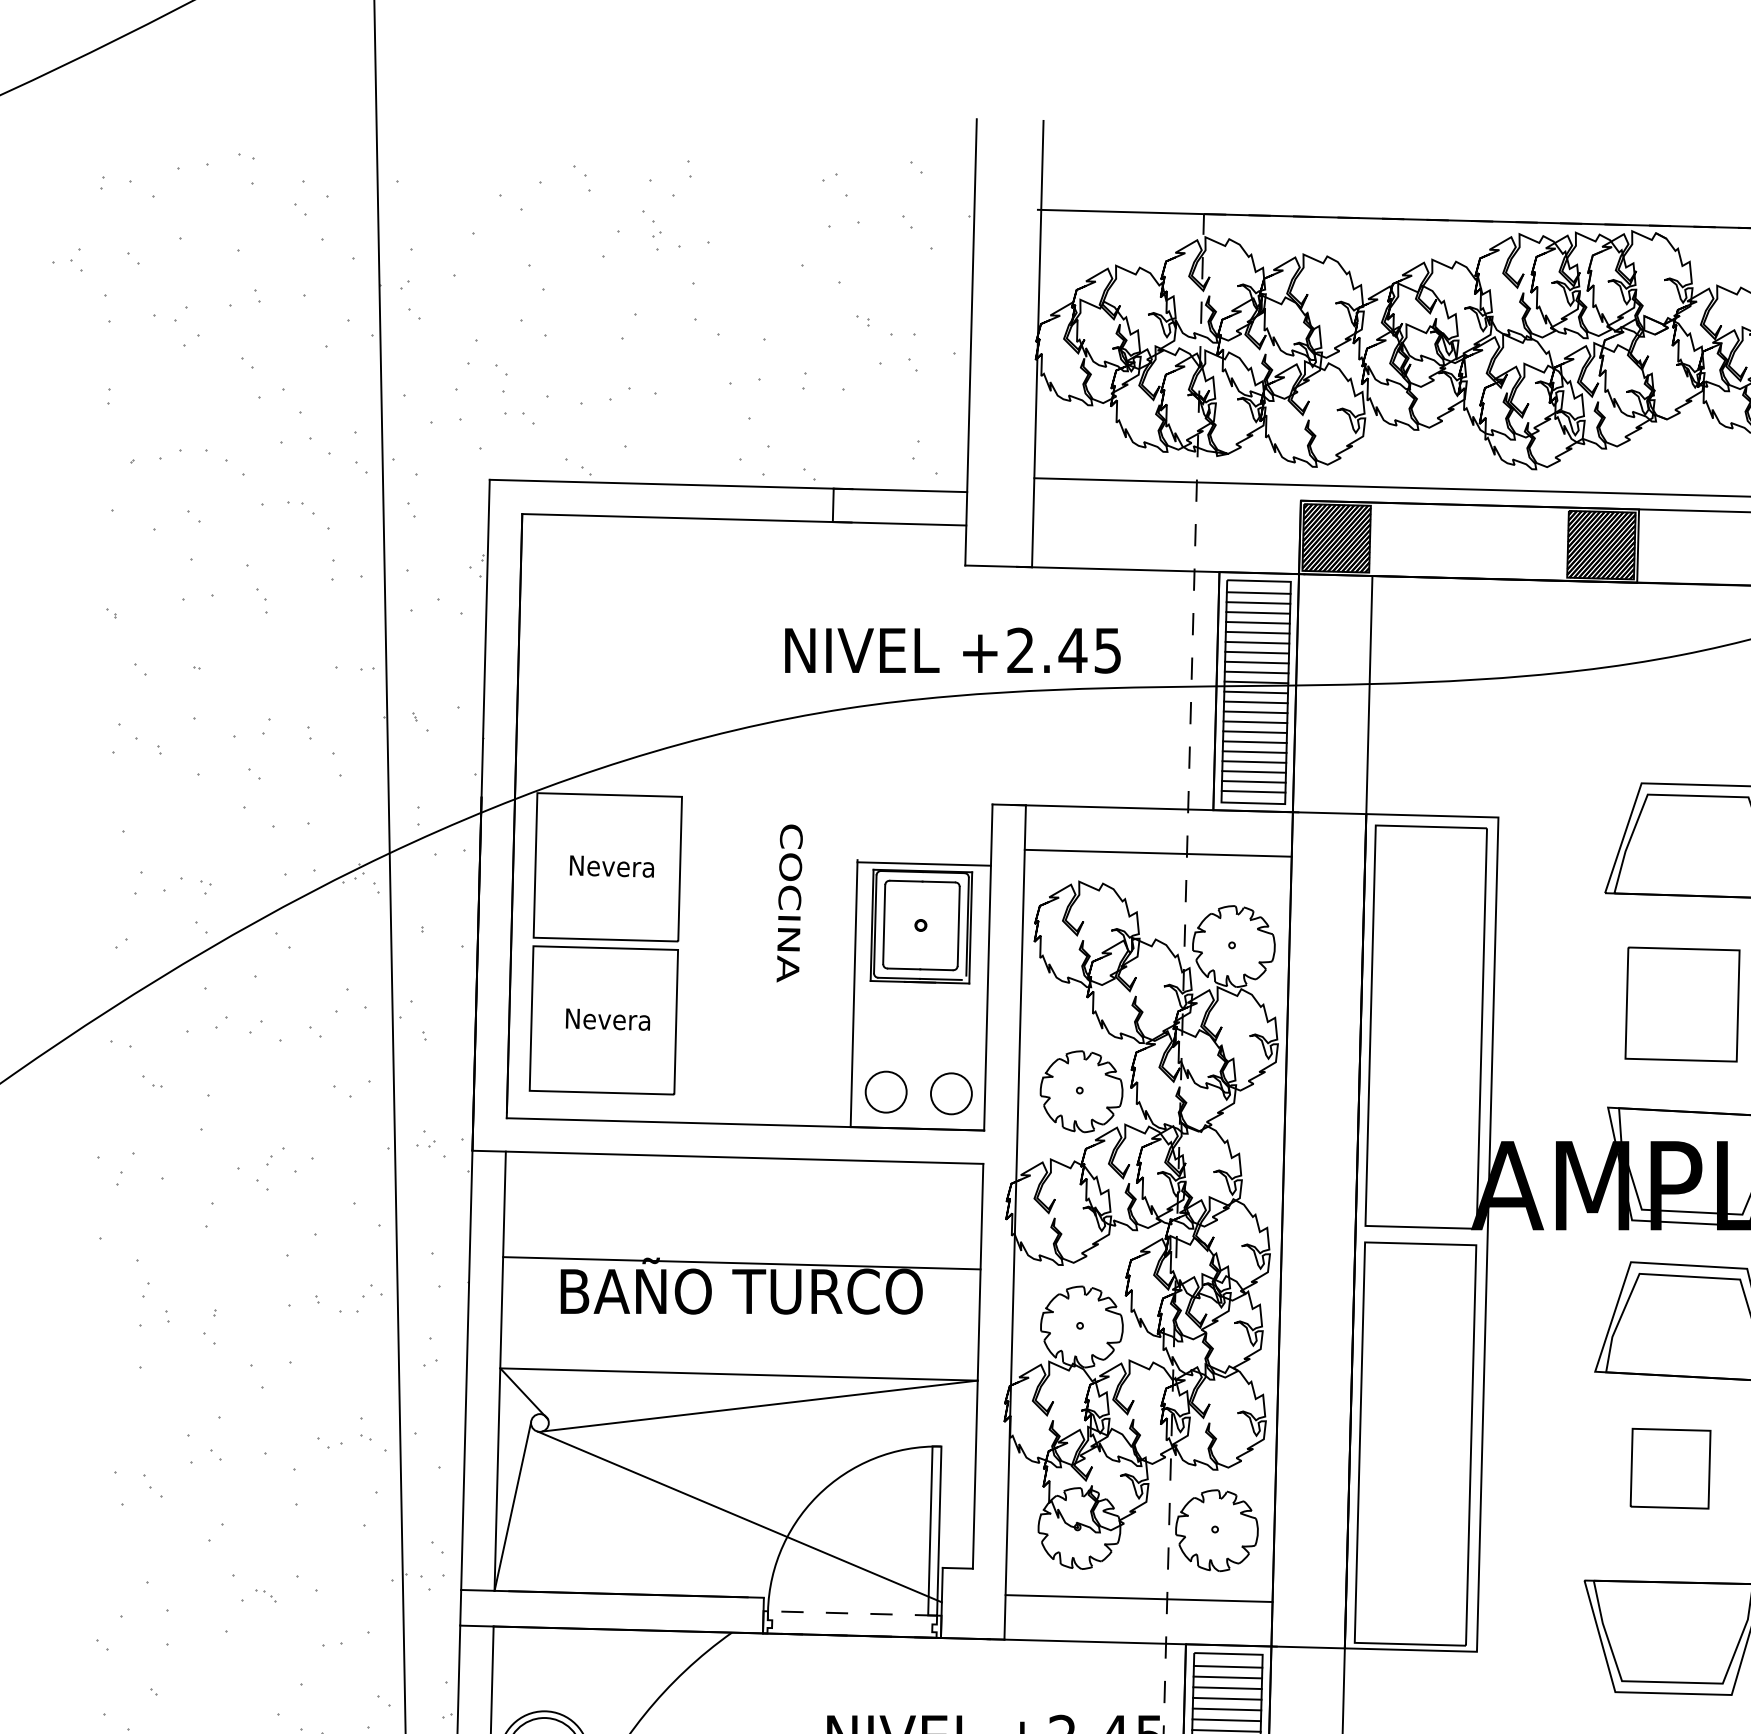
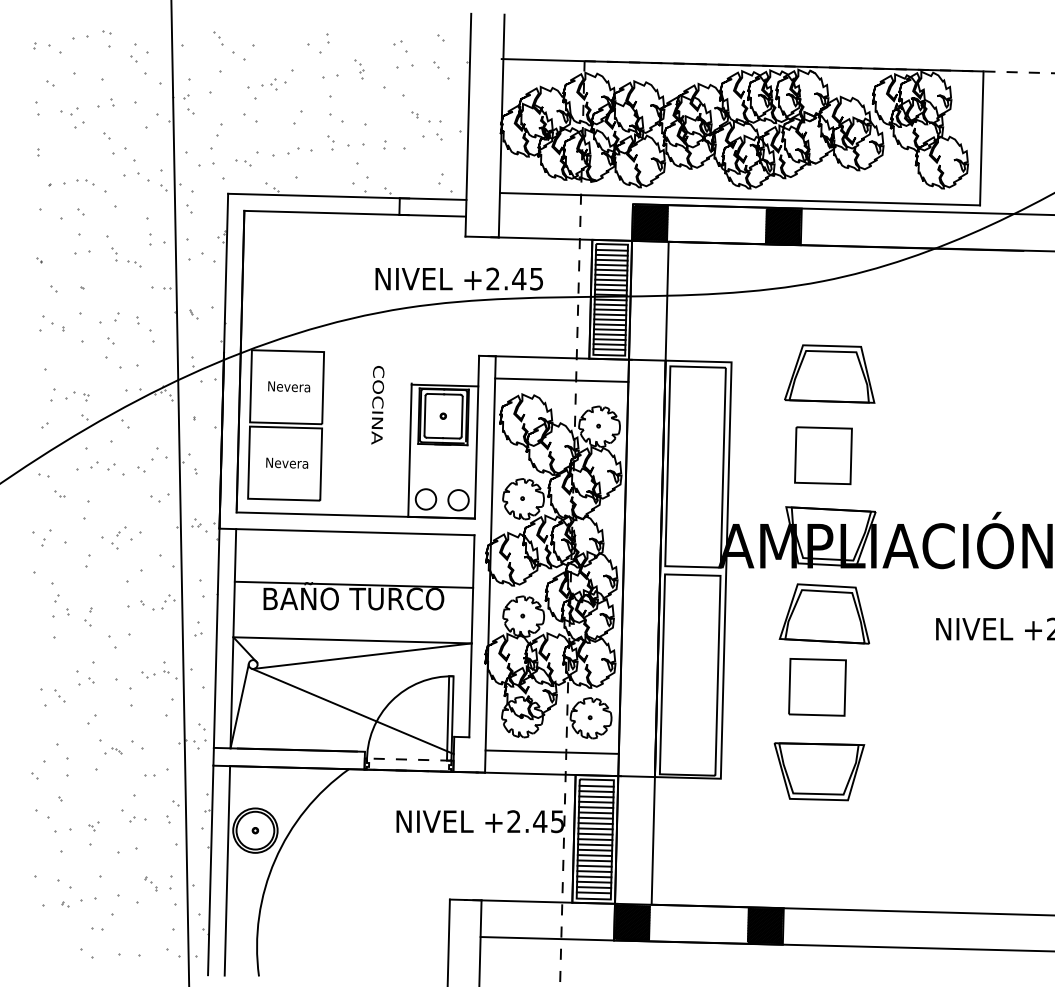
part: (582, 178) -> (218, 38), moved
part: (652, 230) -> (359, 69), moved
part: (67, 260) -> (269, 84), moved
part: (500, 376) -> (330, 142), moved
part: (203, 457) -> (85, 182), size x0.71
part: (302, 507) -> (134, 263), moved
part: (1670, 1468) -> (817, 687), size x1.43

